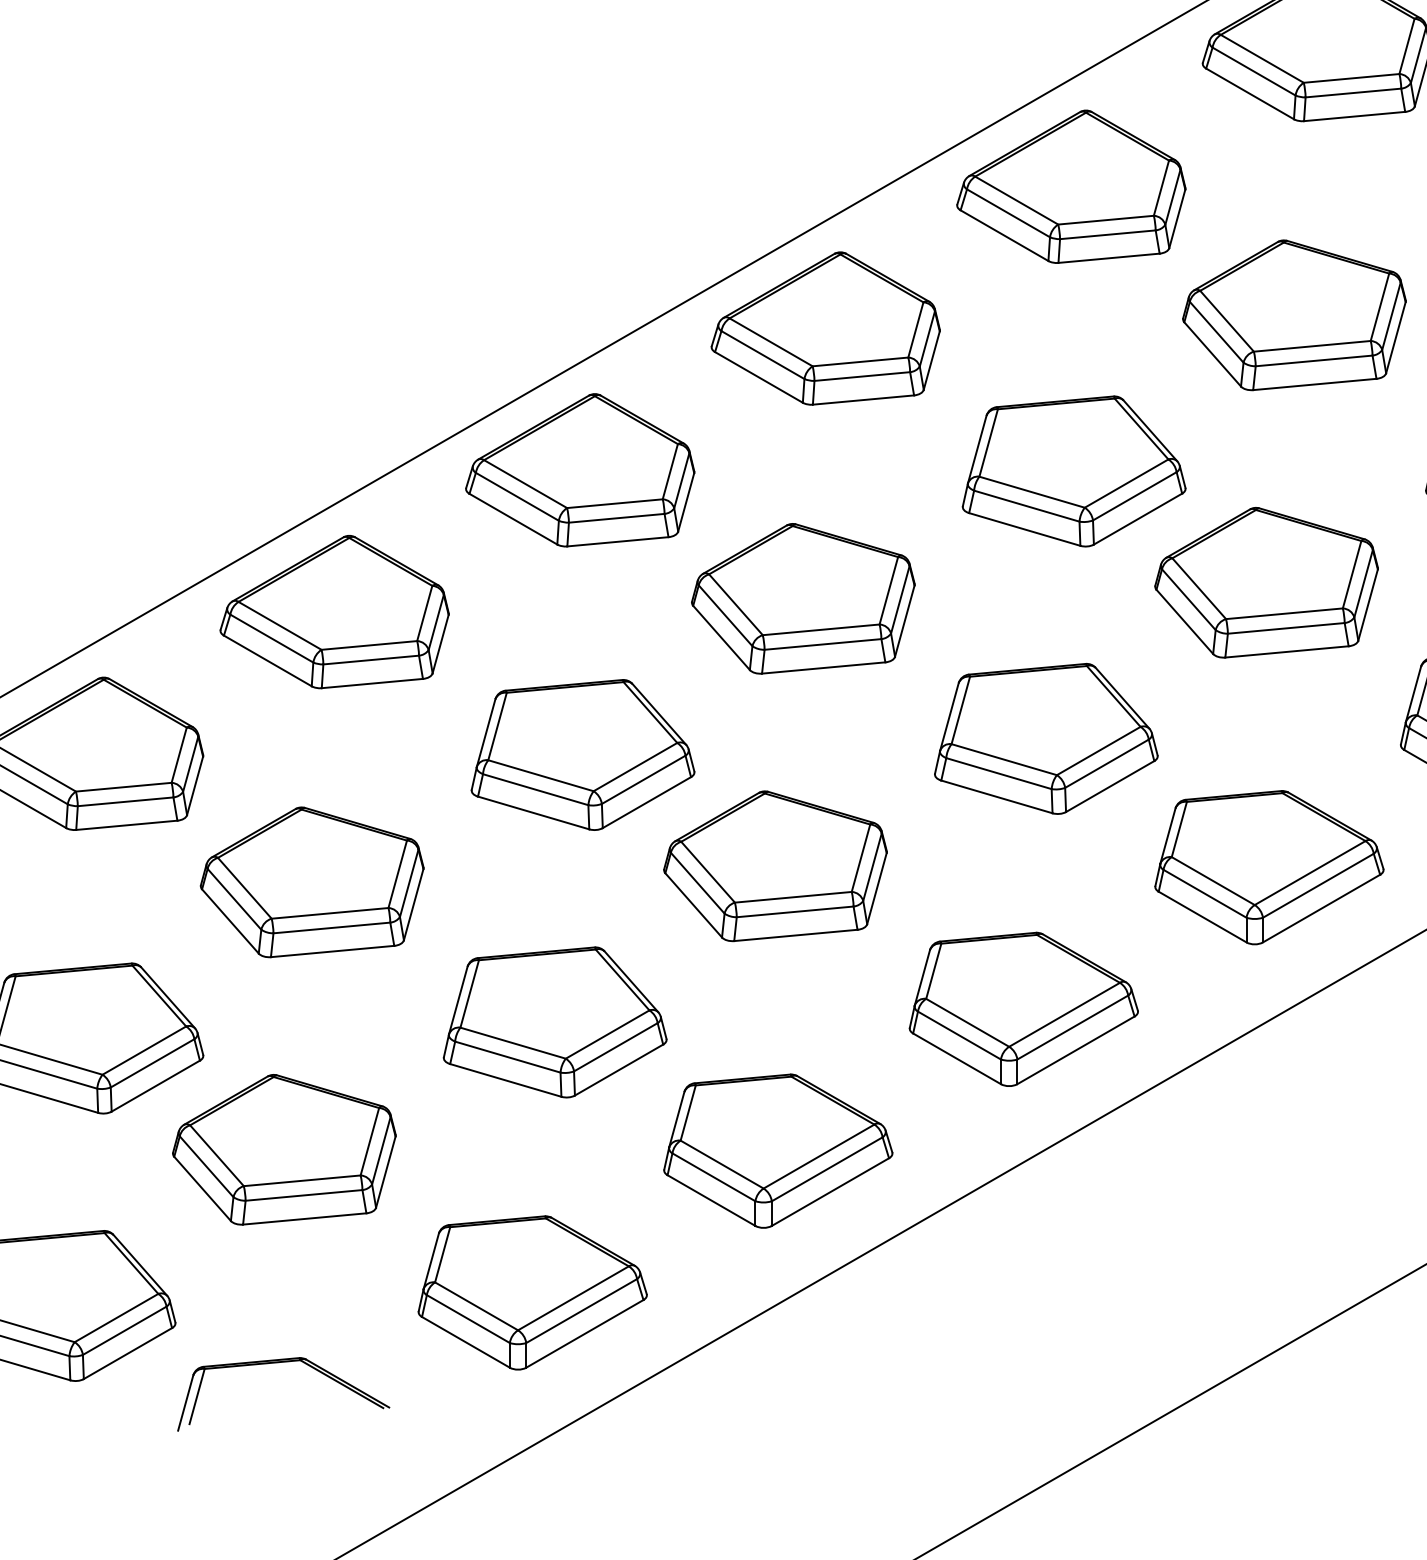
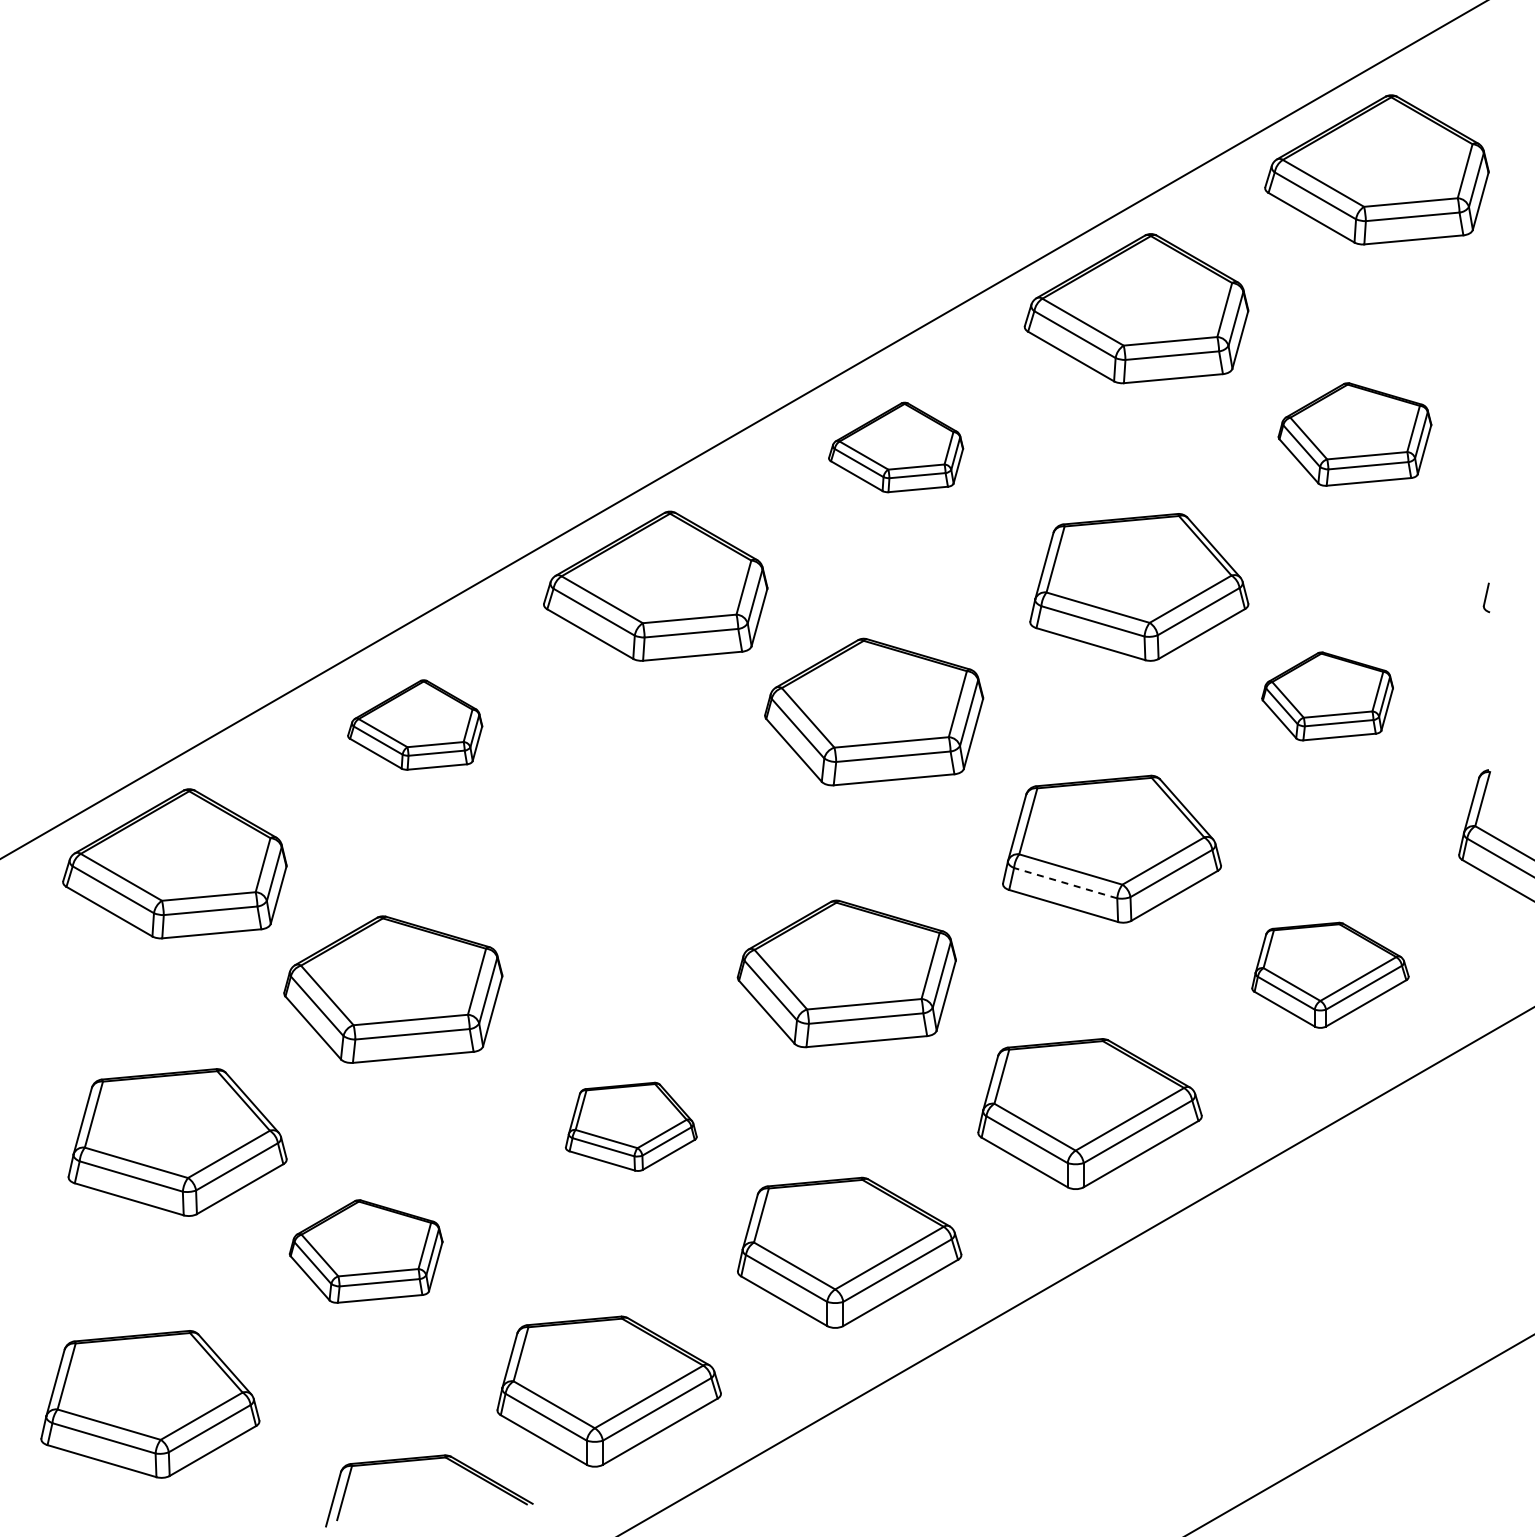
part: (1293, 315) -> (1354, 434), size x0.7
part: (825, 328) -> (895, 447), size x0.6
part: (1266, 582) -> (1327, 696), size x0.6
part: (333, 611) -> (414, 724), size x0.6
part: (583, 754) -> (658, 864), removed
line: (998, 773) -> (1065, 883), solid -> dashed
part: (1269, 867) -> (1330, 975), size x0.7
part: (555, 1022) -> (631, 1126), size x0.6
part: (284, 1149) -> (366, 1251), size x0.7
part: (281, 1363) -> (427, 1460), moved

